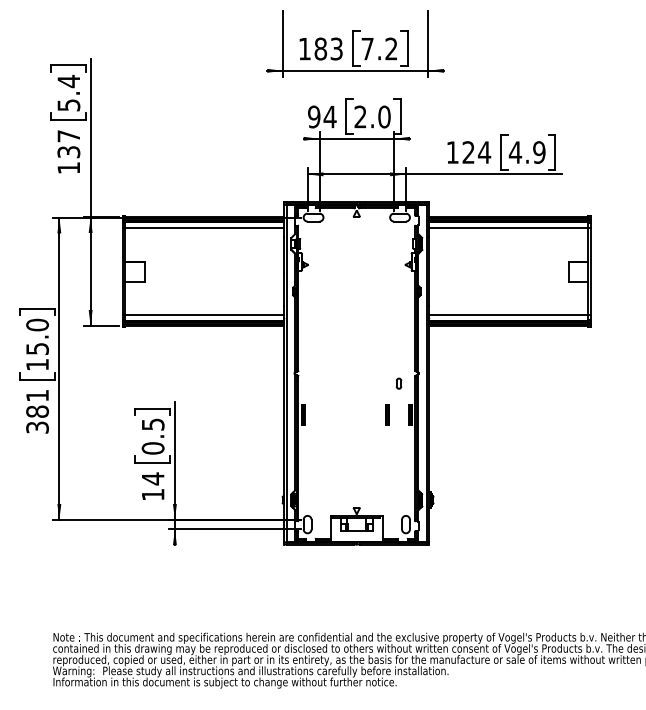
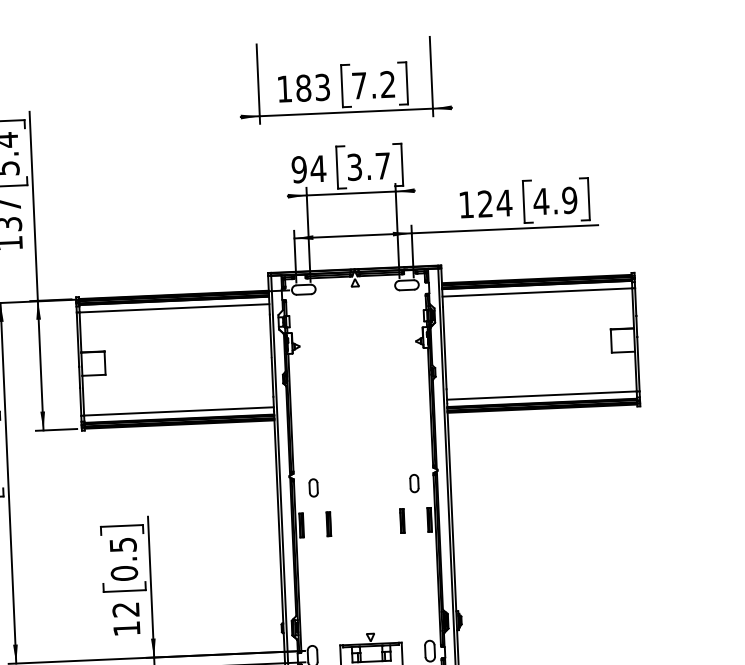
text: (372, 116) -> (368, 166), 2.0 -> 3.7
part: (314, 383) -> (313, 487), added
part: (398, 383) -> (413, 483), size x1.43
line: (325, 414) -> (328, 524), added
text: (152, 478) -> (125, 609), 14 -> 12

